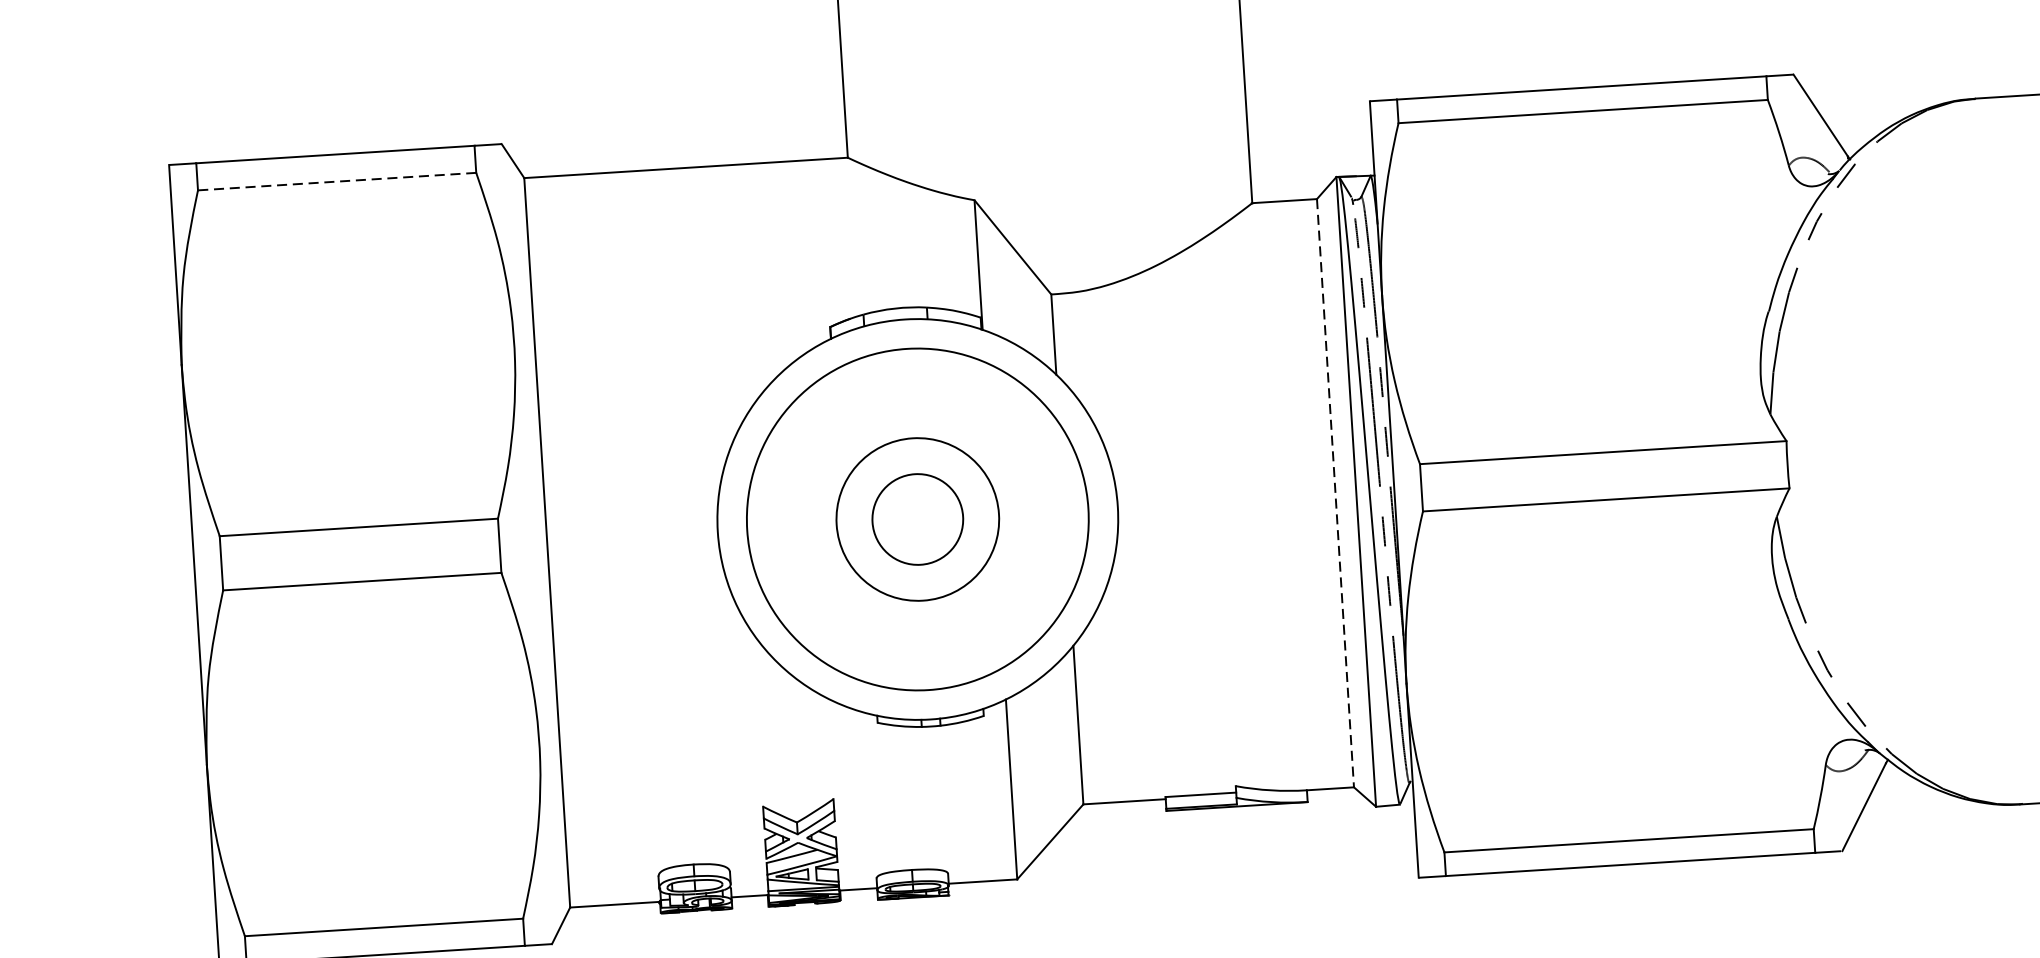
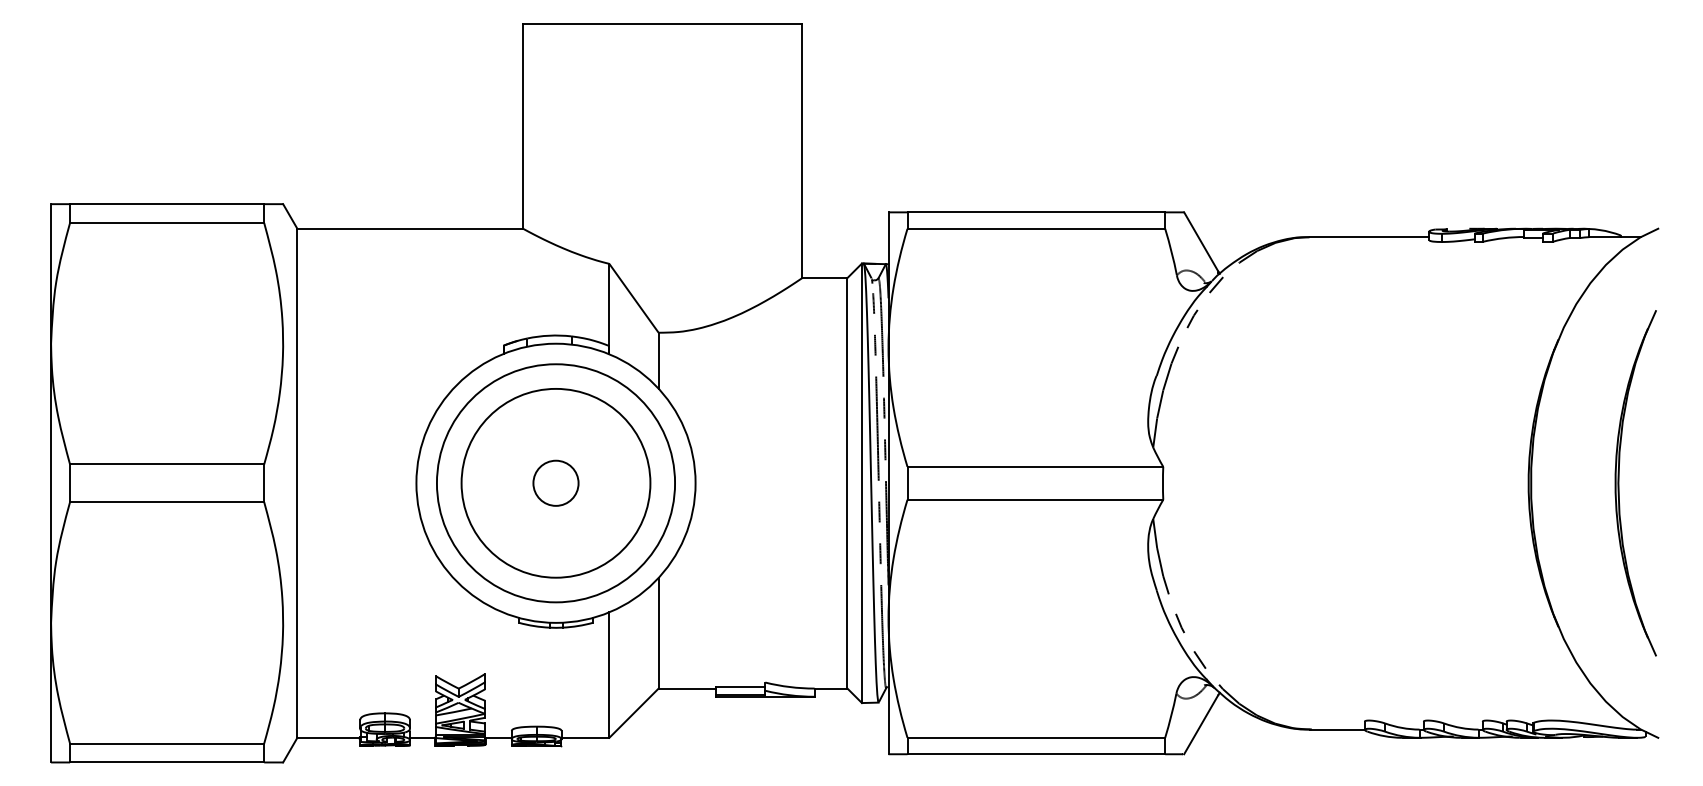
line: (336, 182) -> (166, 223), dashed -> solid
line: (1335, 493) -> (847, 483), dashed -> solid
circle: (917, 518) -> (555, 482), size x0.71
circle: (917, 518) -> (555, 482), size x1.67

